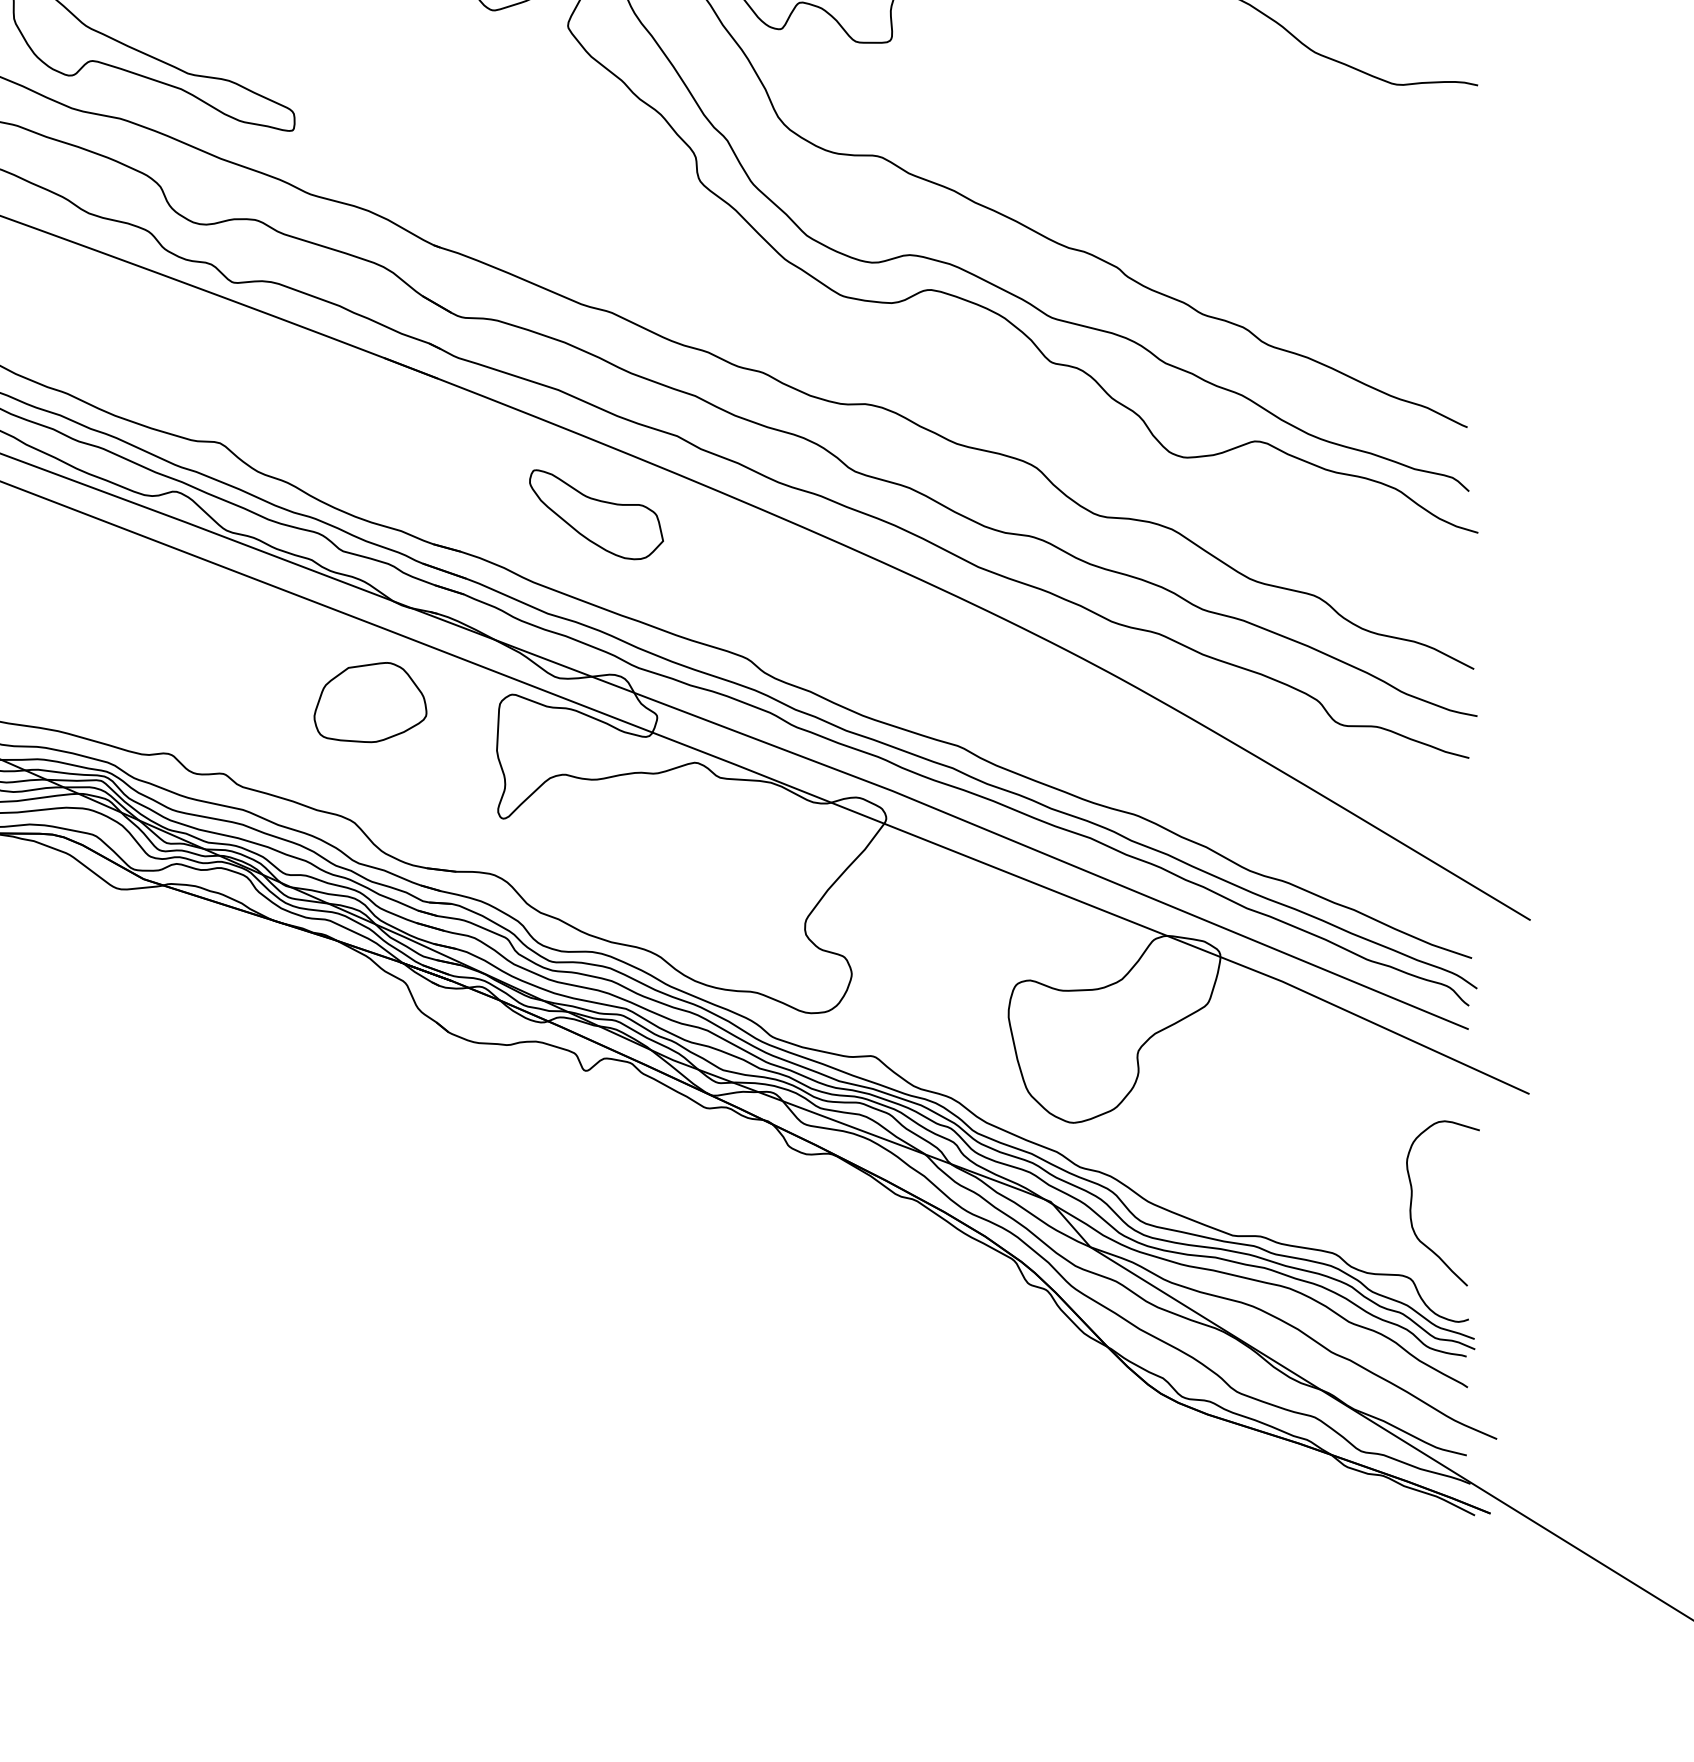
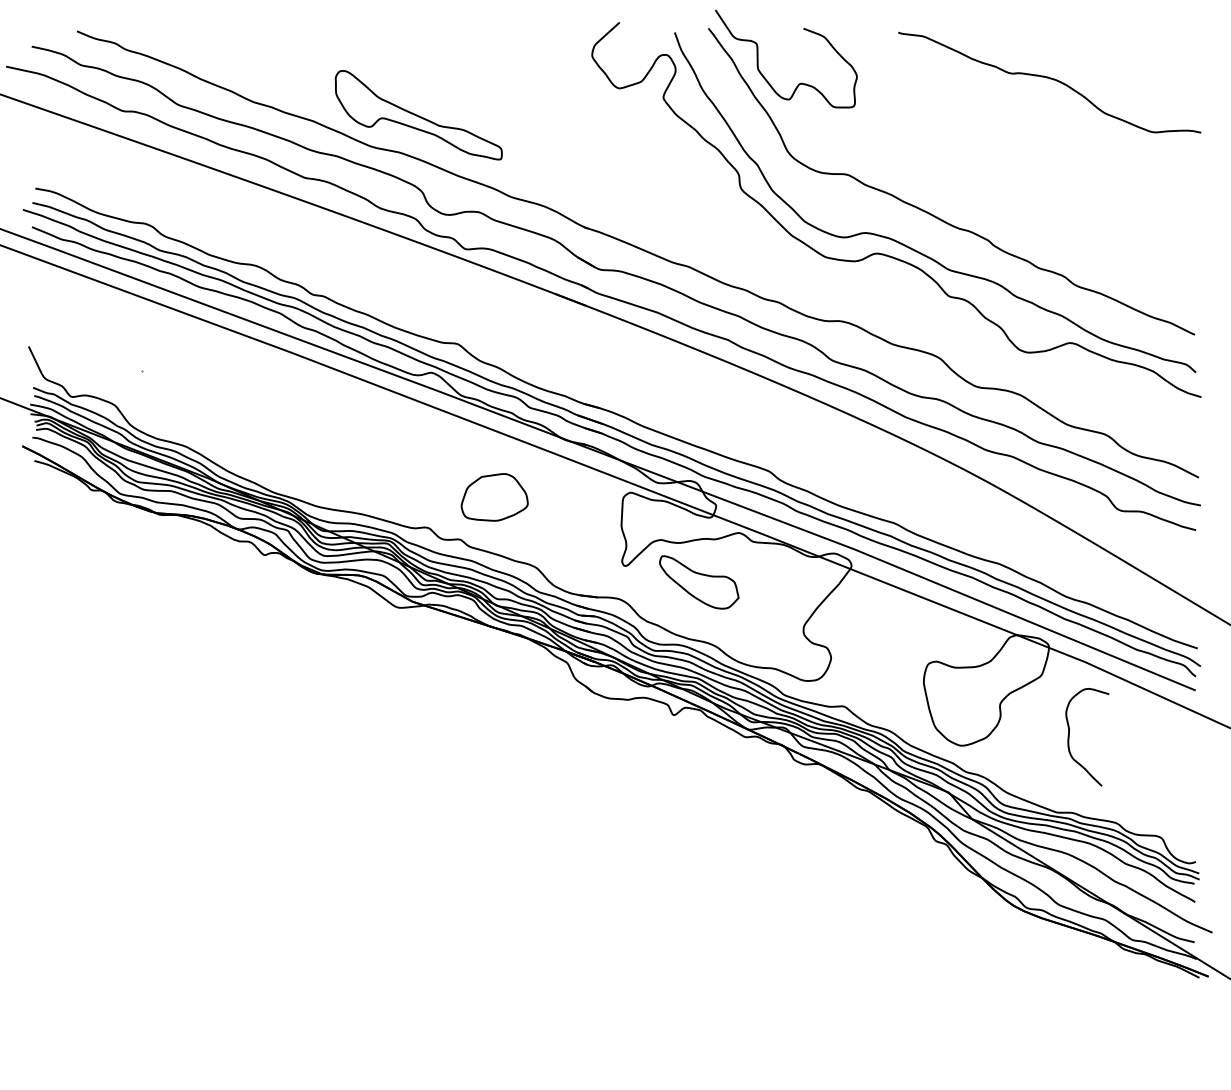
part: (596, 514) -> (699, 582), moved
part: (370, 702) -> (494, 497), moved
curve: (1412, 1203) -> (1069, 737), moved

